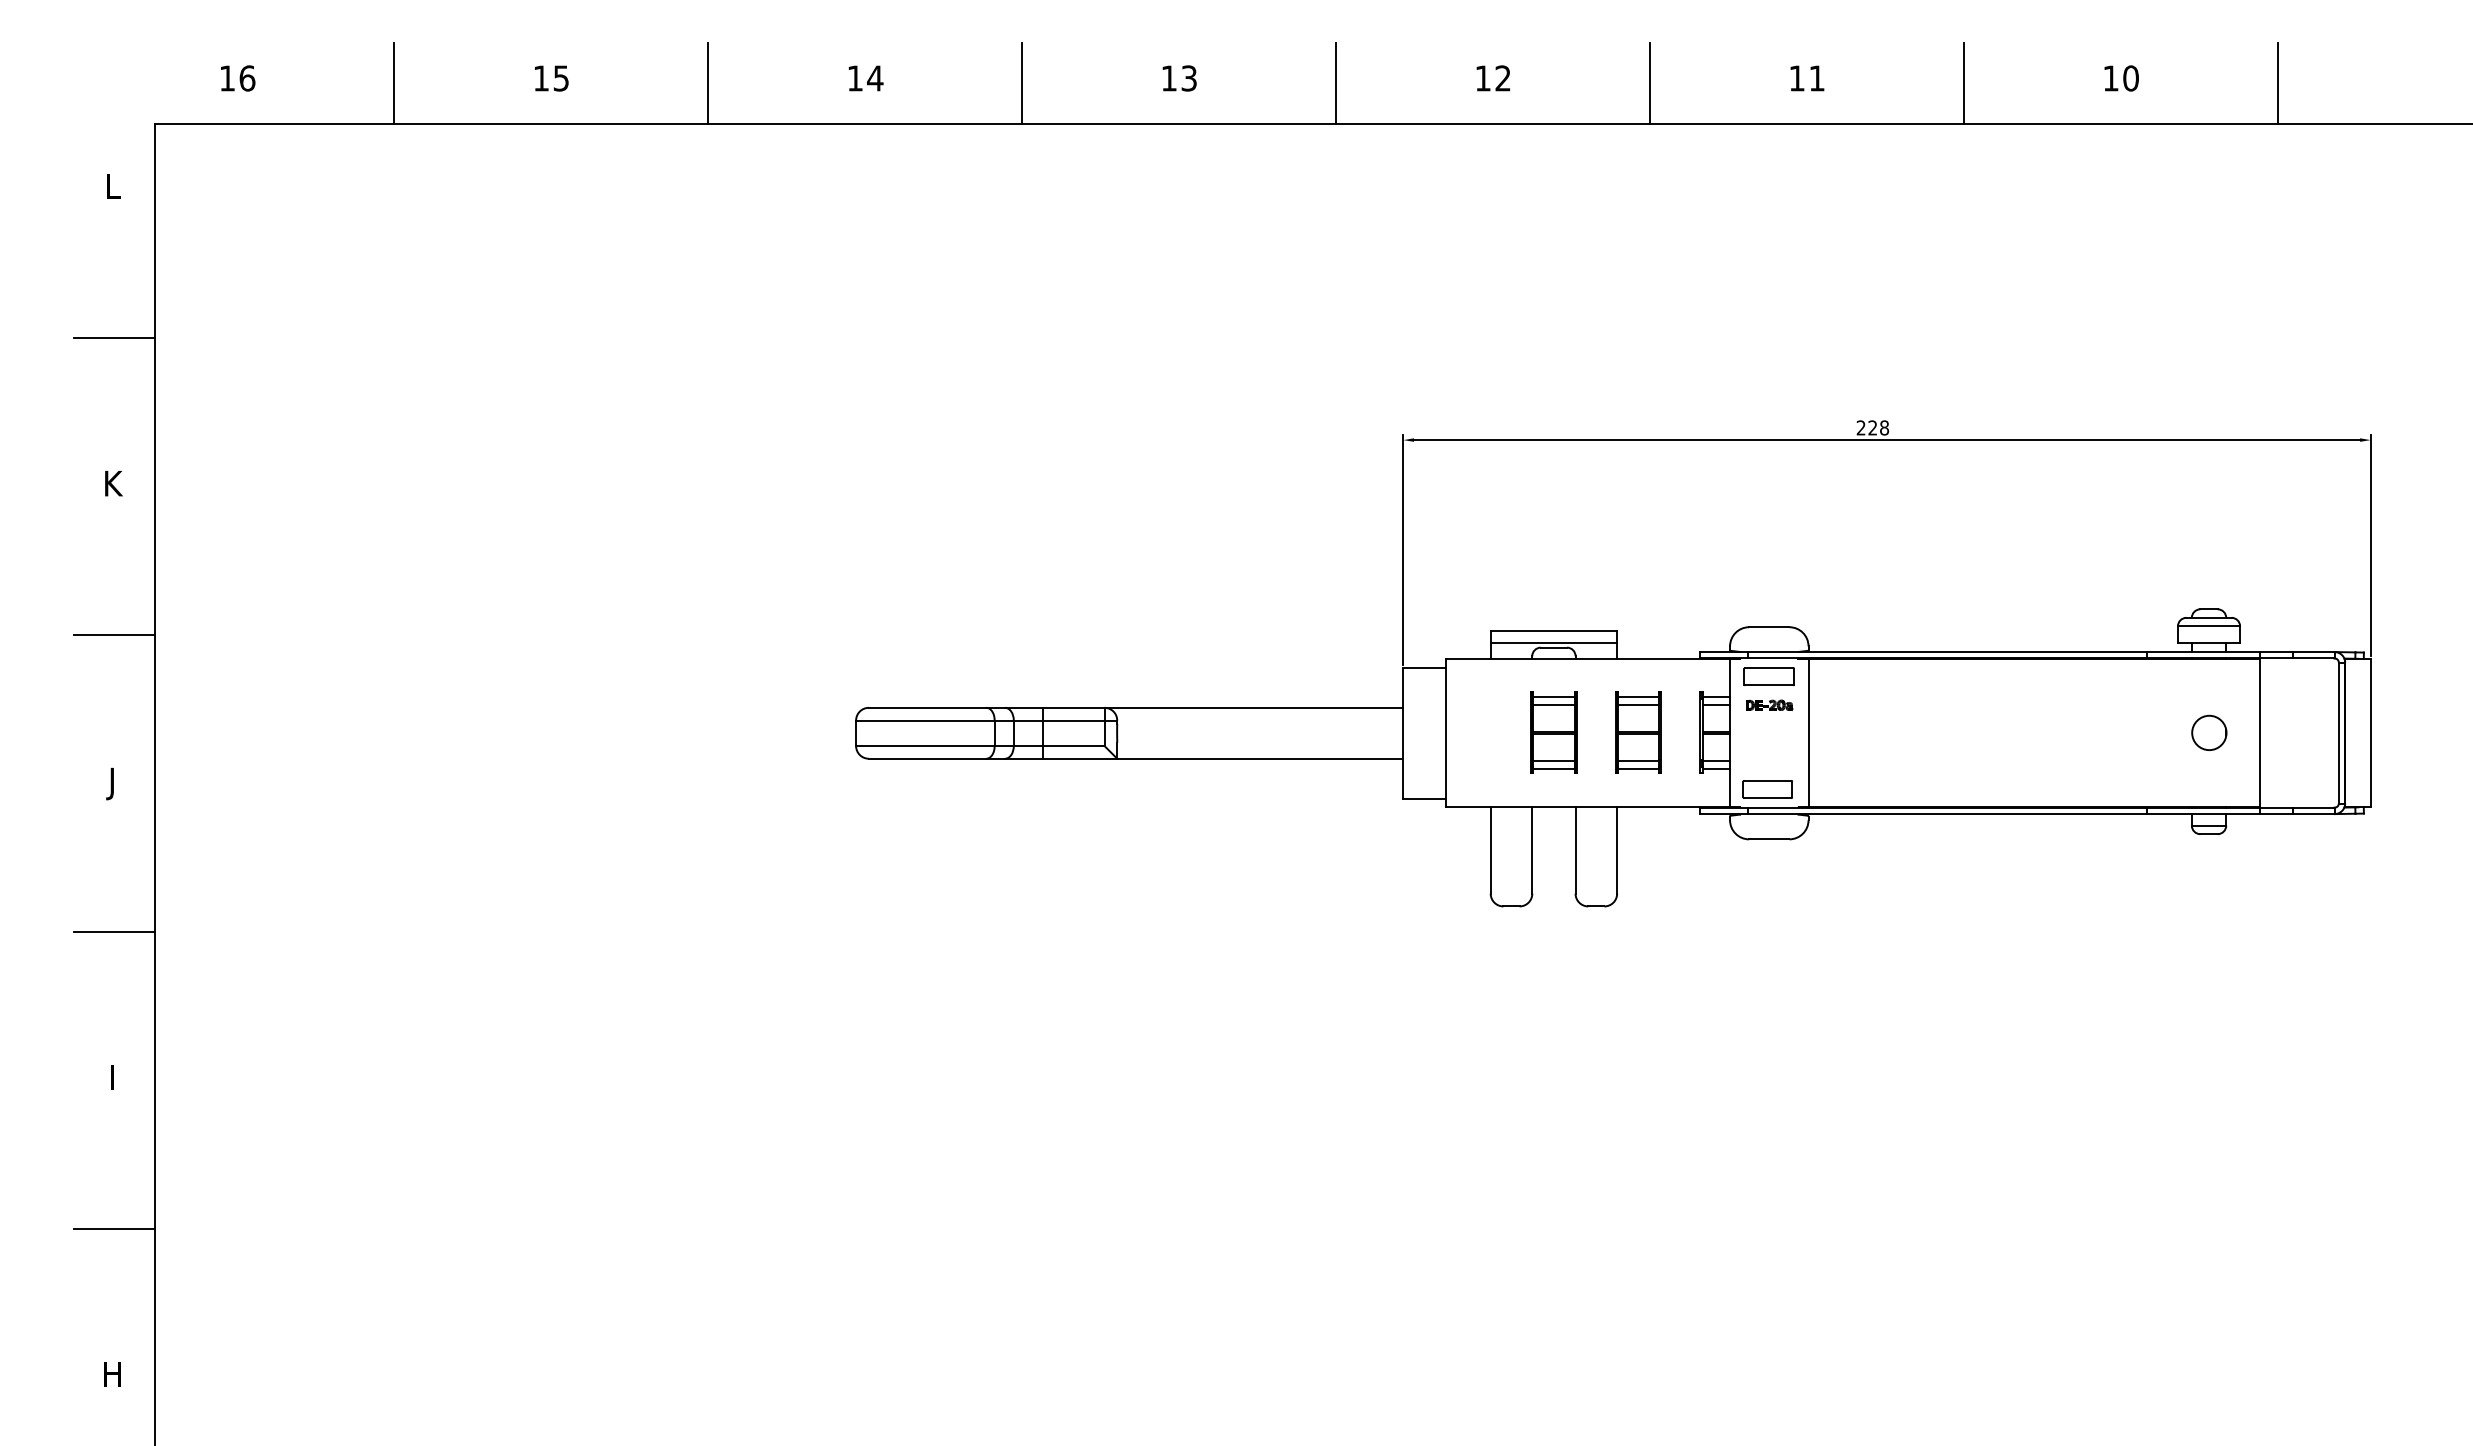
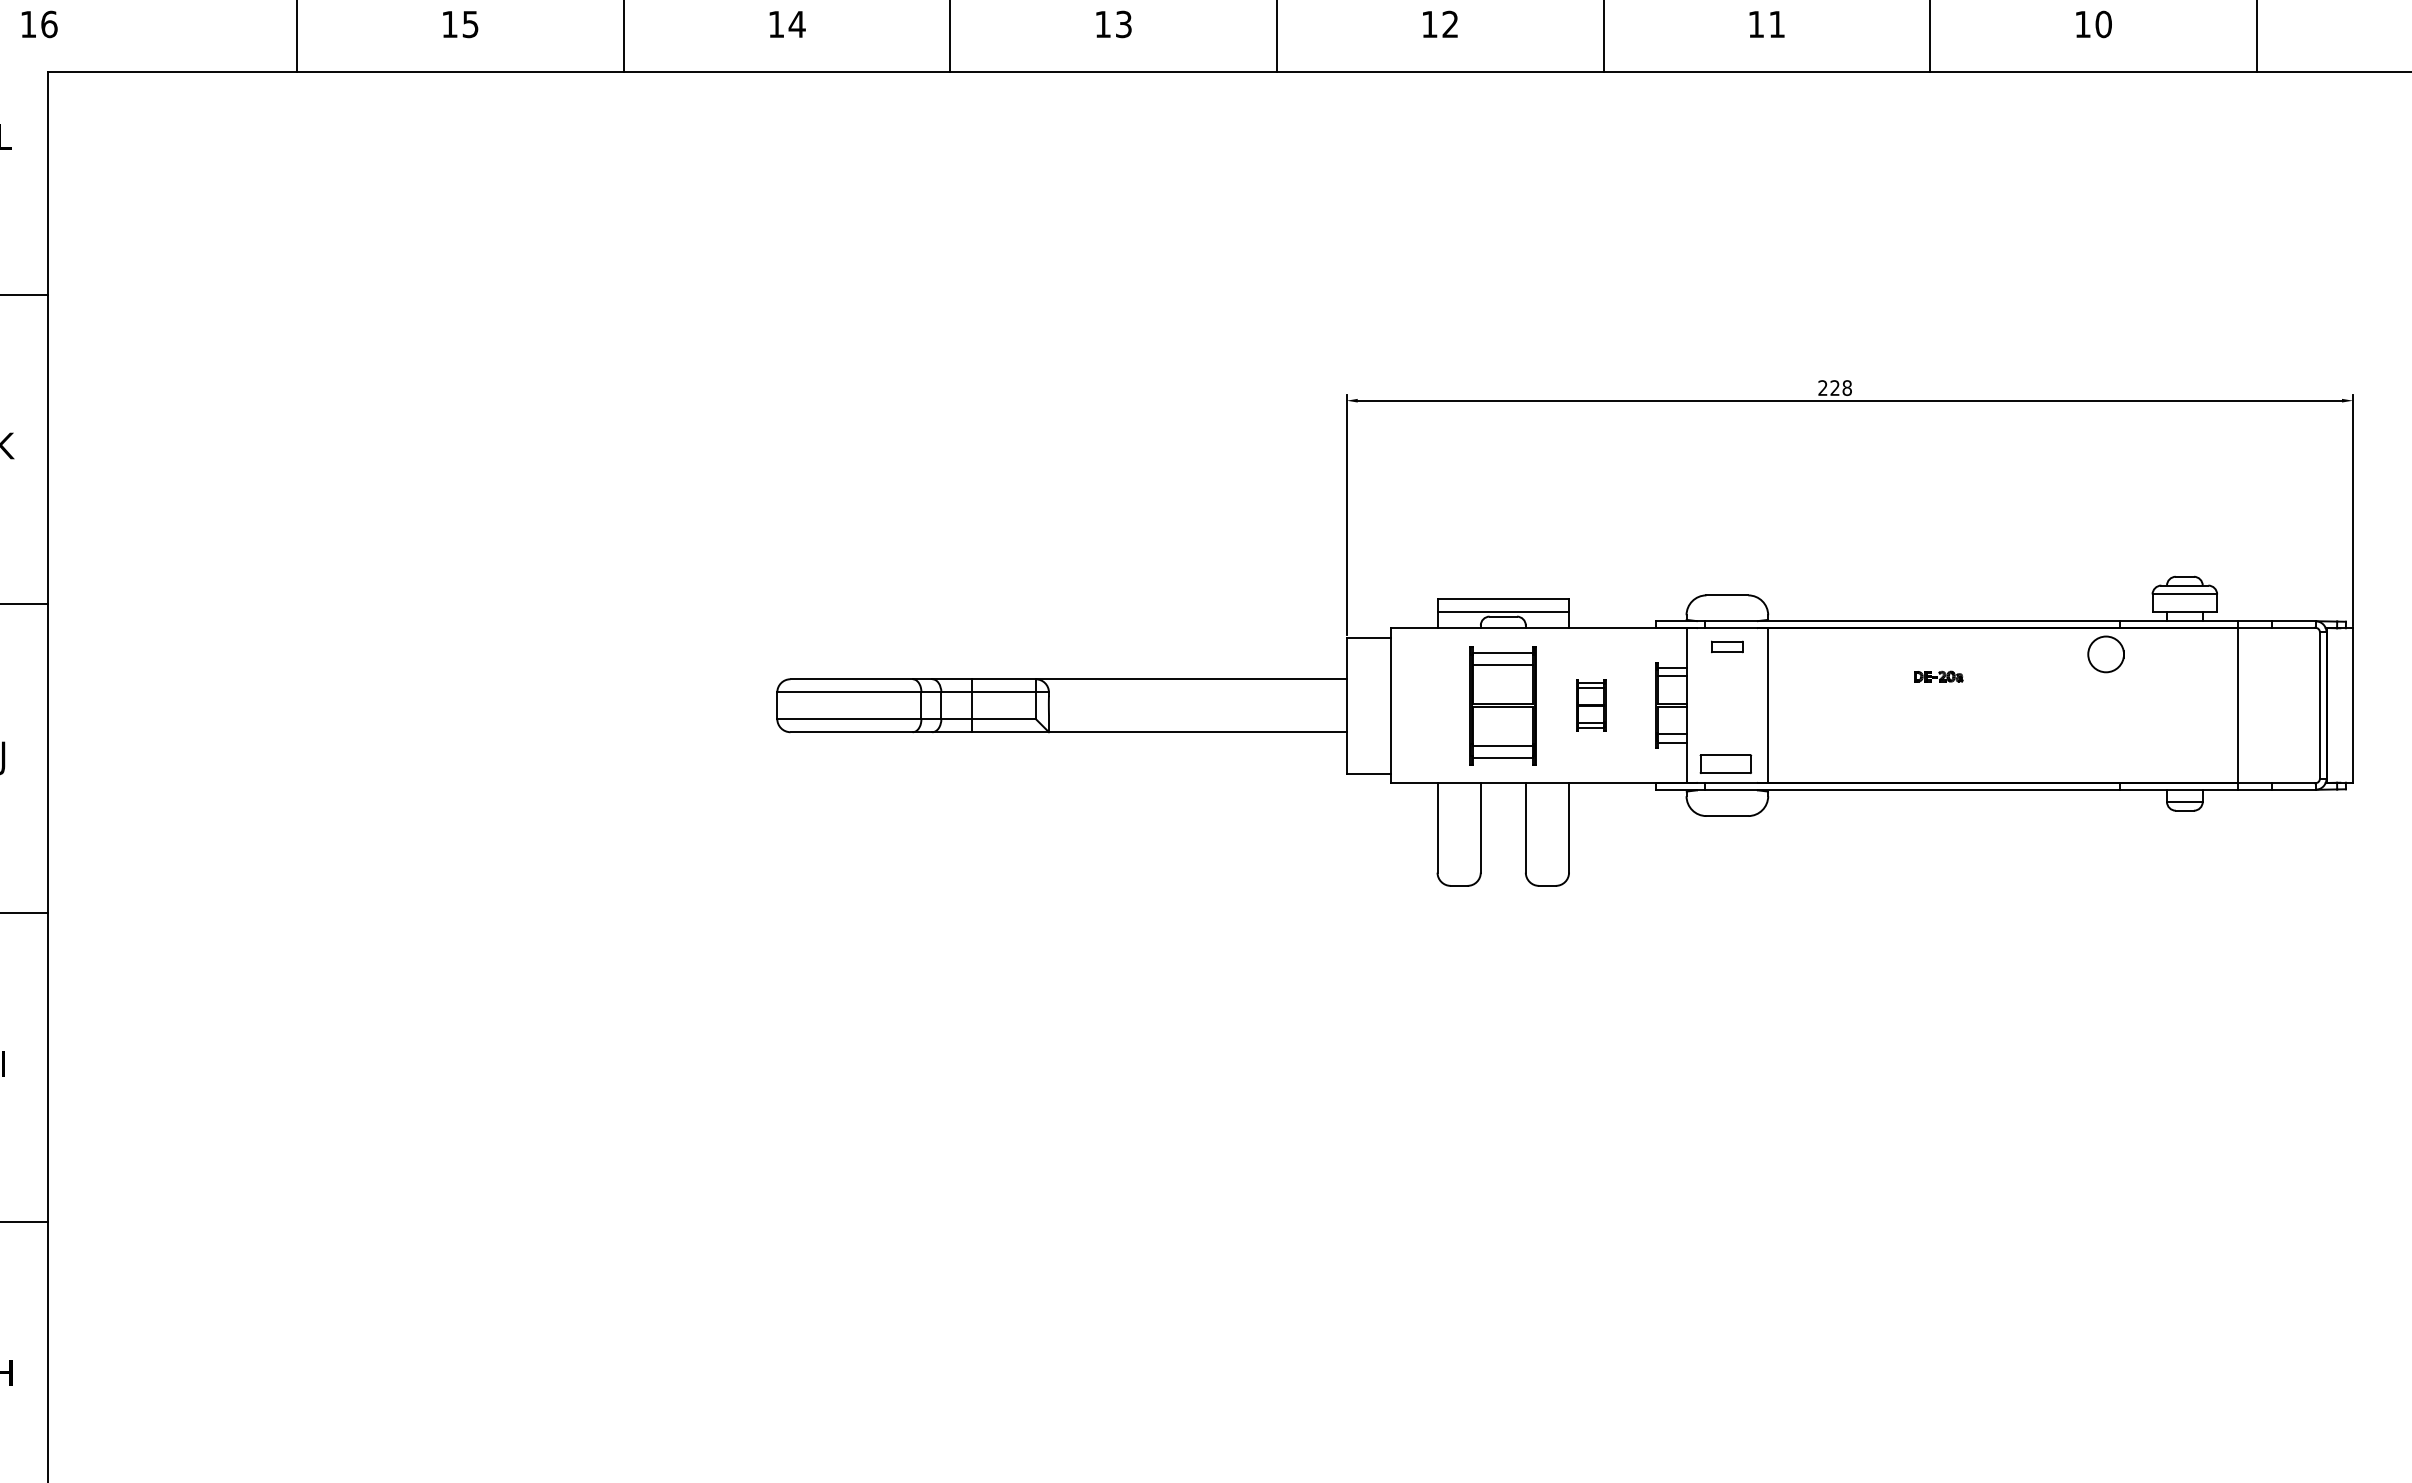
text: (238, 78) -> (40, 24), moved
part: (1768, 676) -> (1726, 646), size x0.6
part: (1769, 704) -> (1938, 675), moved
part: (1553, 732) -> (1502, 704), size x1.4
part: (1638, 732) -> (1591, 704), size x0.6
circle: (2209, 732) -> (2106, 653), moved

